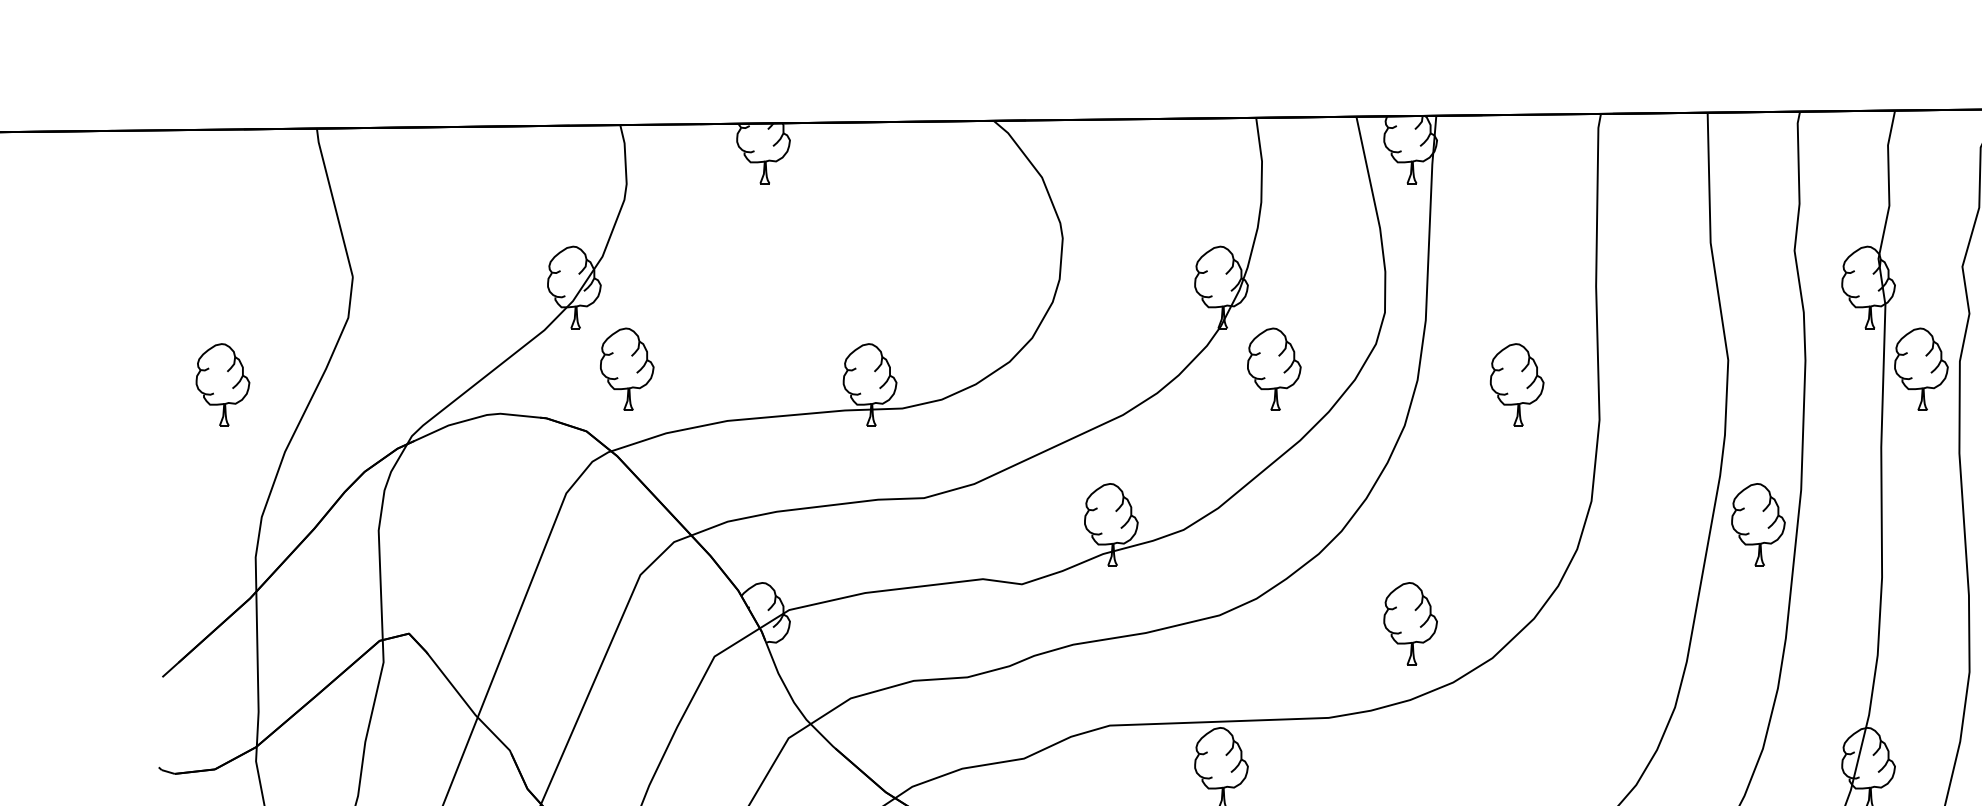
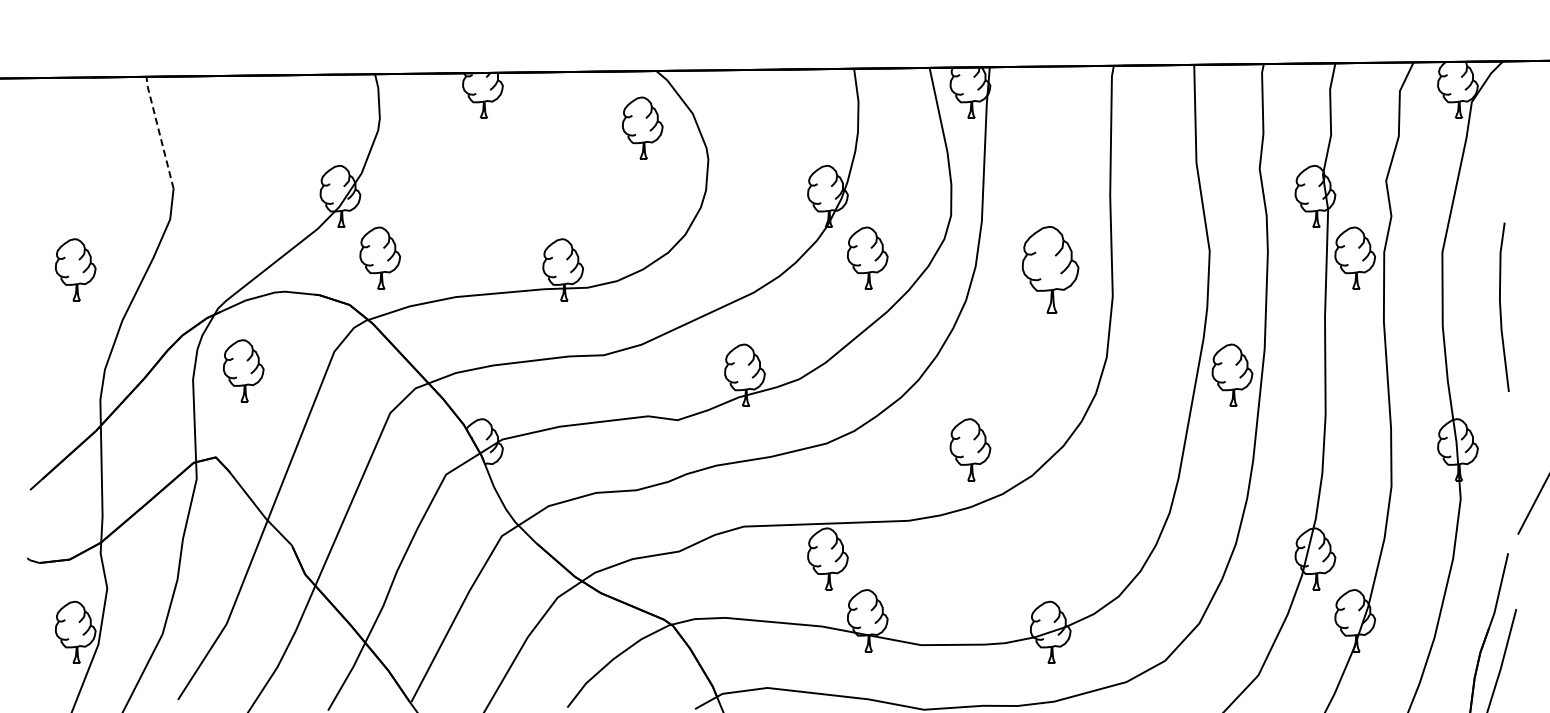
part: (975, 195) -> (642, 127), added
line: (334, 201) -> (159, 131), solid -> dashed
part: (1516, 384) -> (1050, 269), size x1.4
part: (445, 518) -> (243, 370), added

